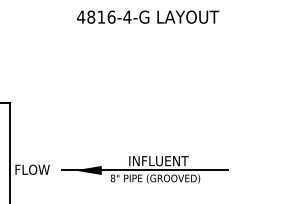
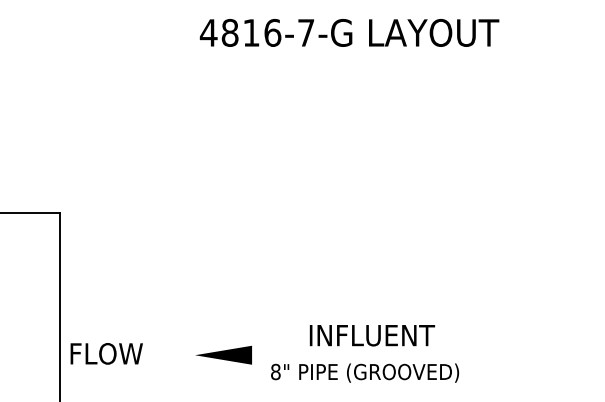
text: (127, 16) -> (306, 31), 4816-4-G -> 4816-7-G
line: (144, 170) -> (341, 355), removed

